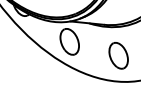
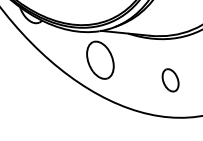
part: (118, 55) -> (170, 79), size x0.6

